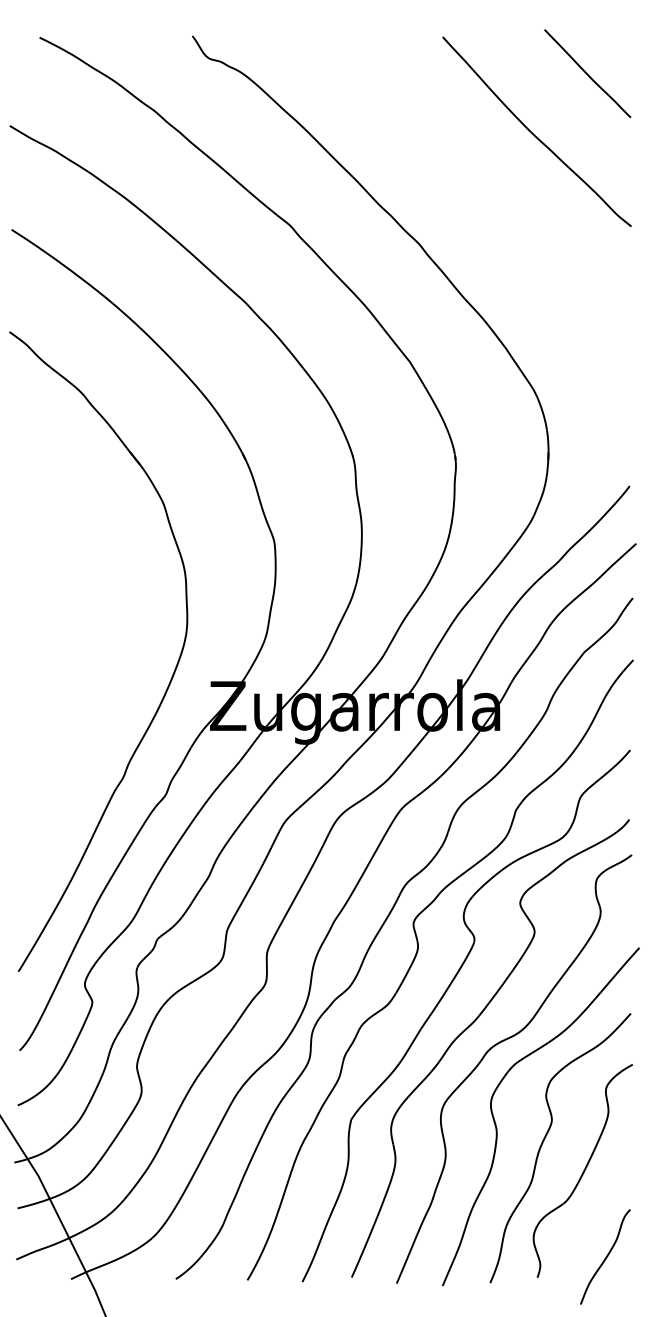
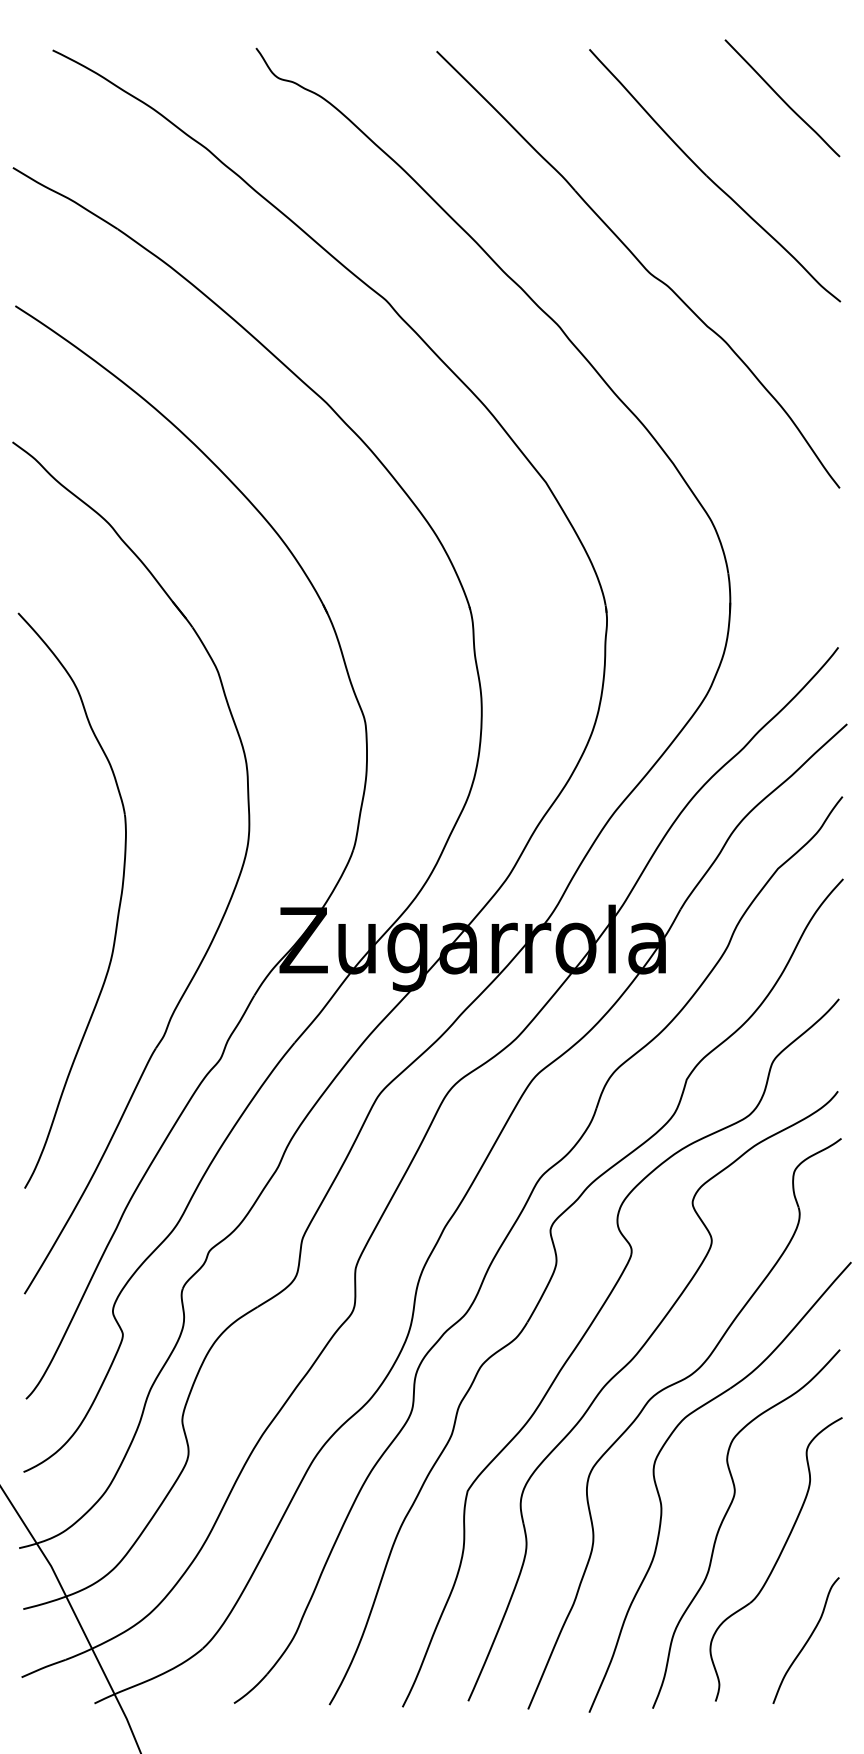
part: (479, 202) -> (638, 269), added
part: (88, 681) -> (117, 907), added
curve: (606, 1256) -> (807, 1639), moved

